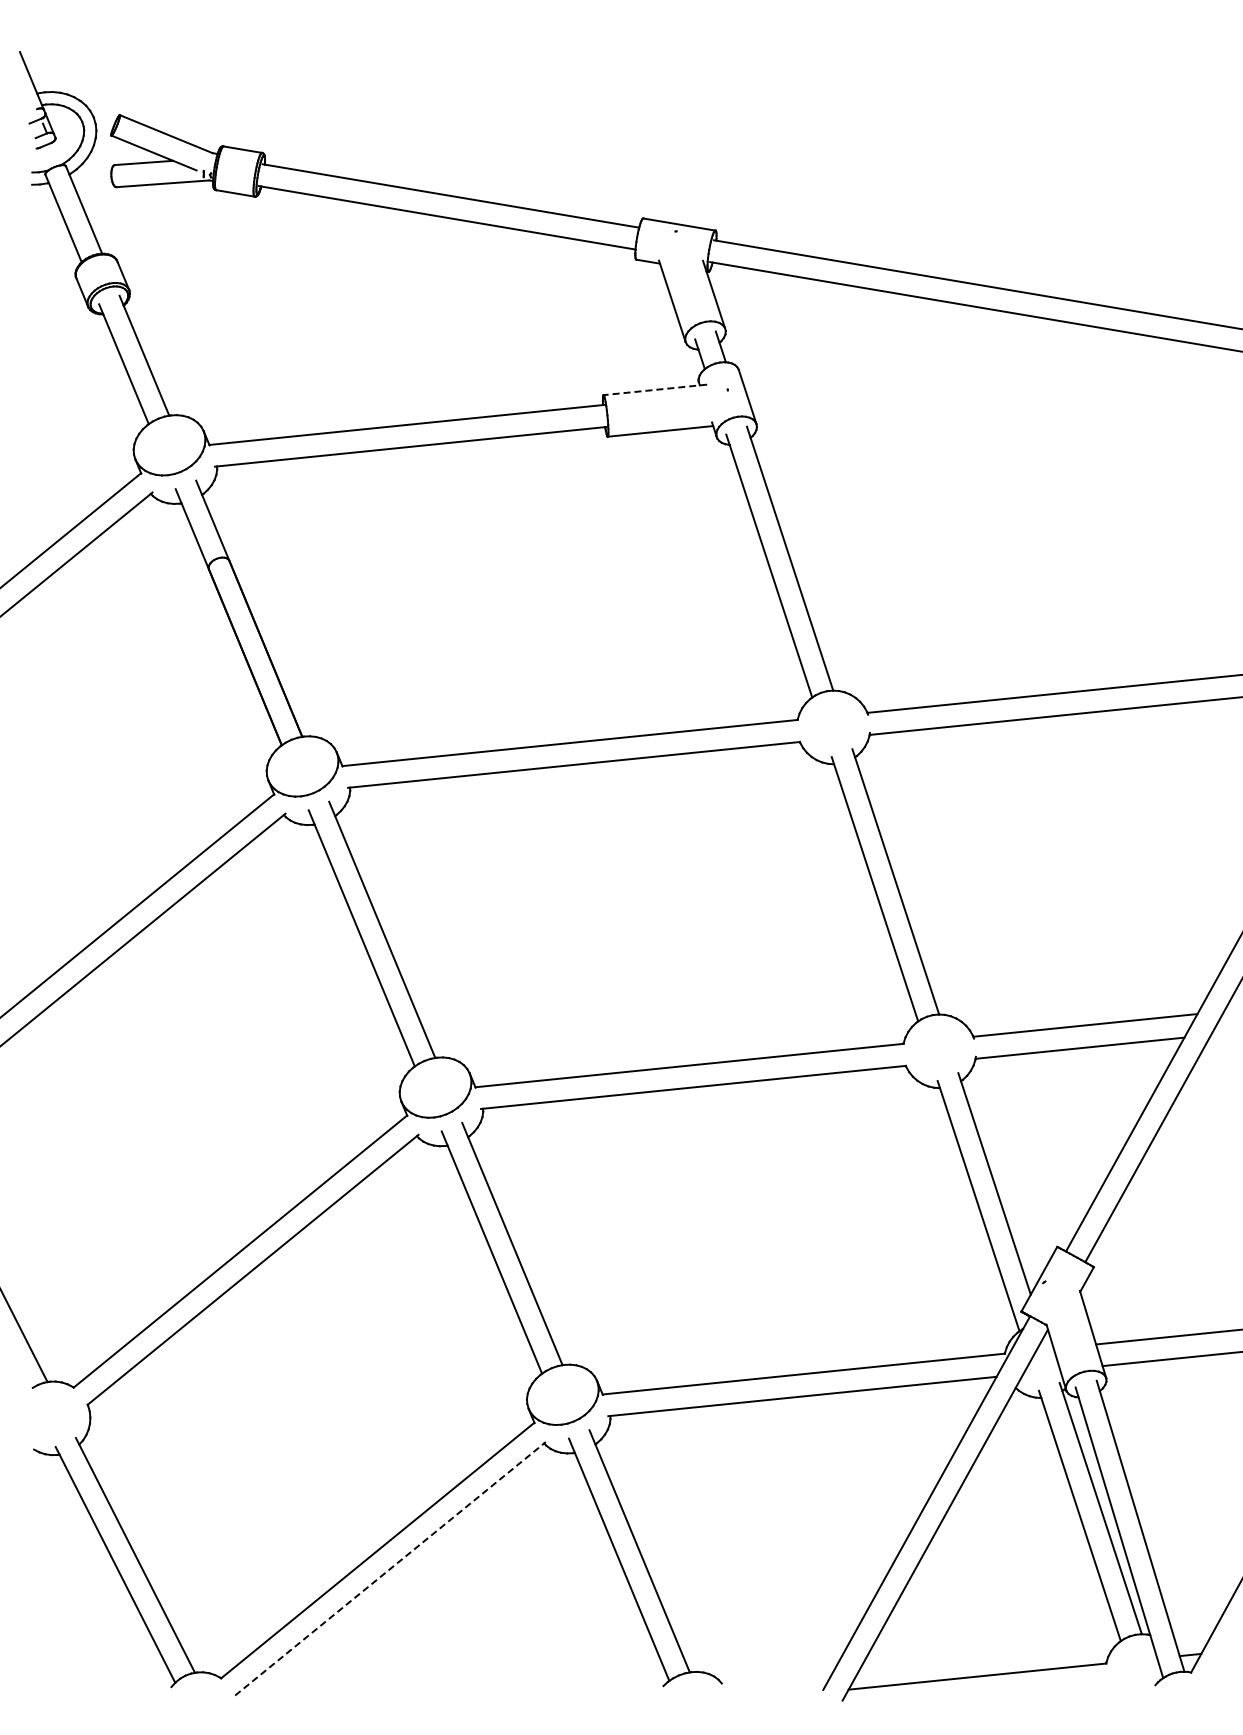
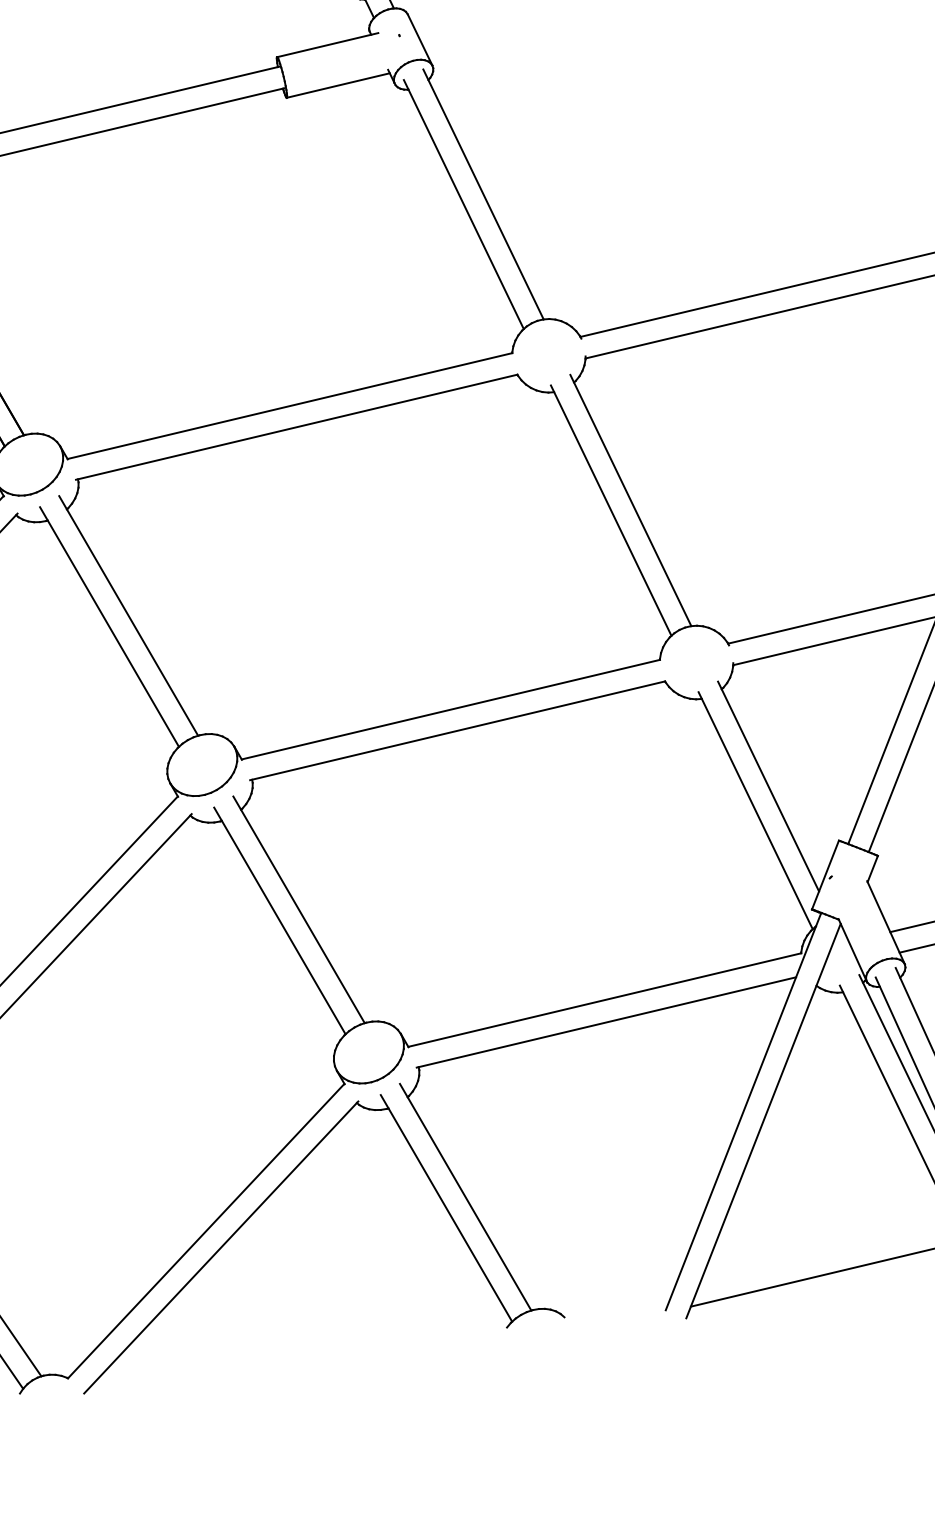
line: (654, 389) -> (326, 44), dashed -> solid
line: (390, 1568) -> (221, 1247), dashed -> solid

